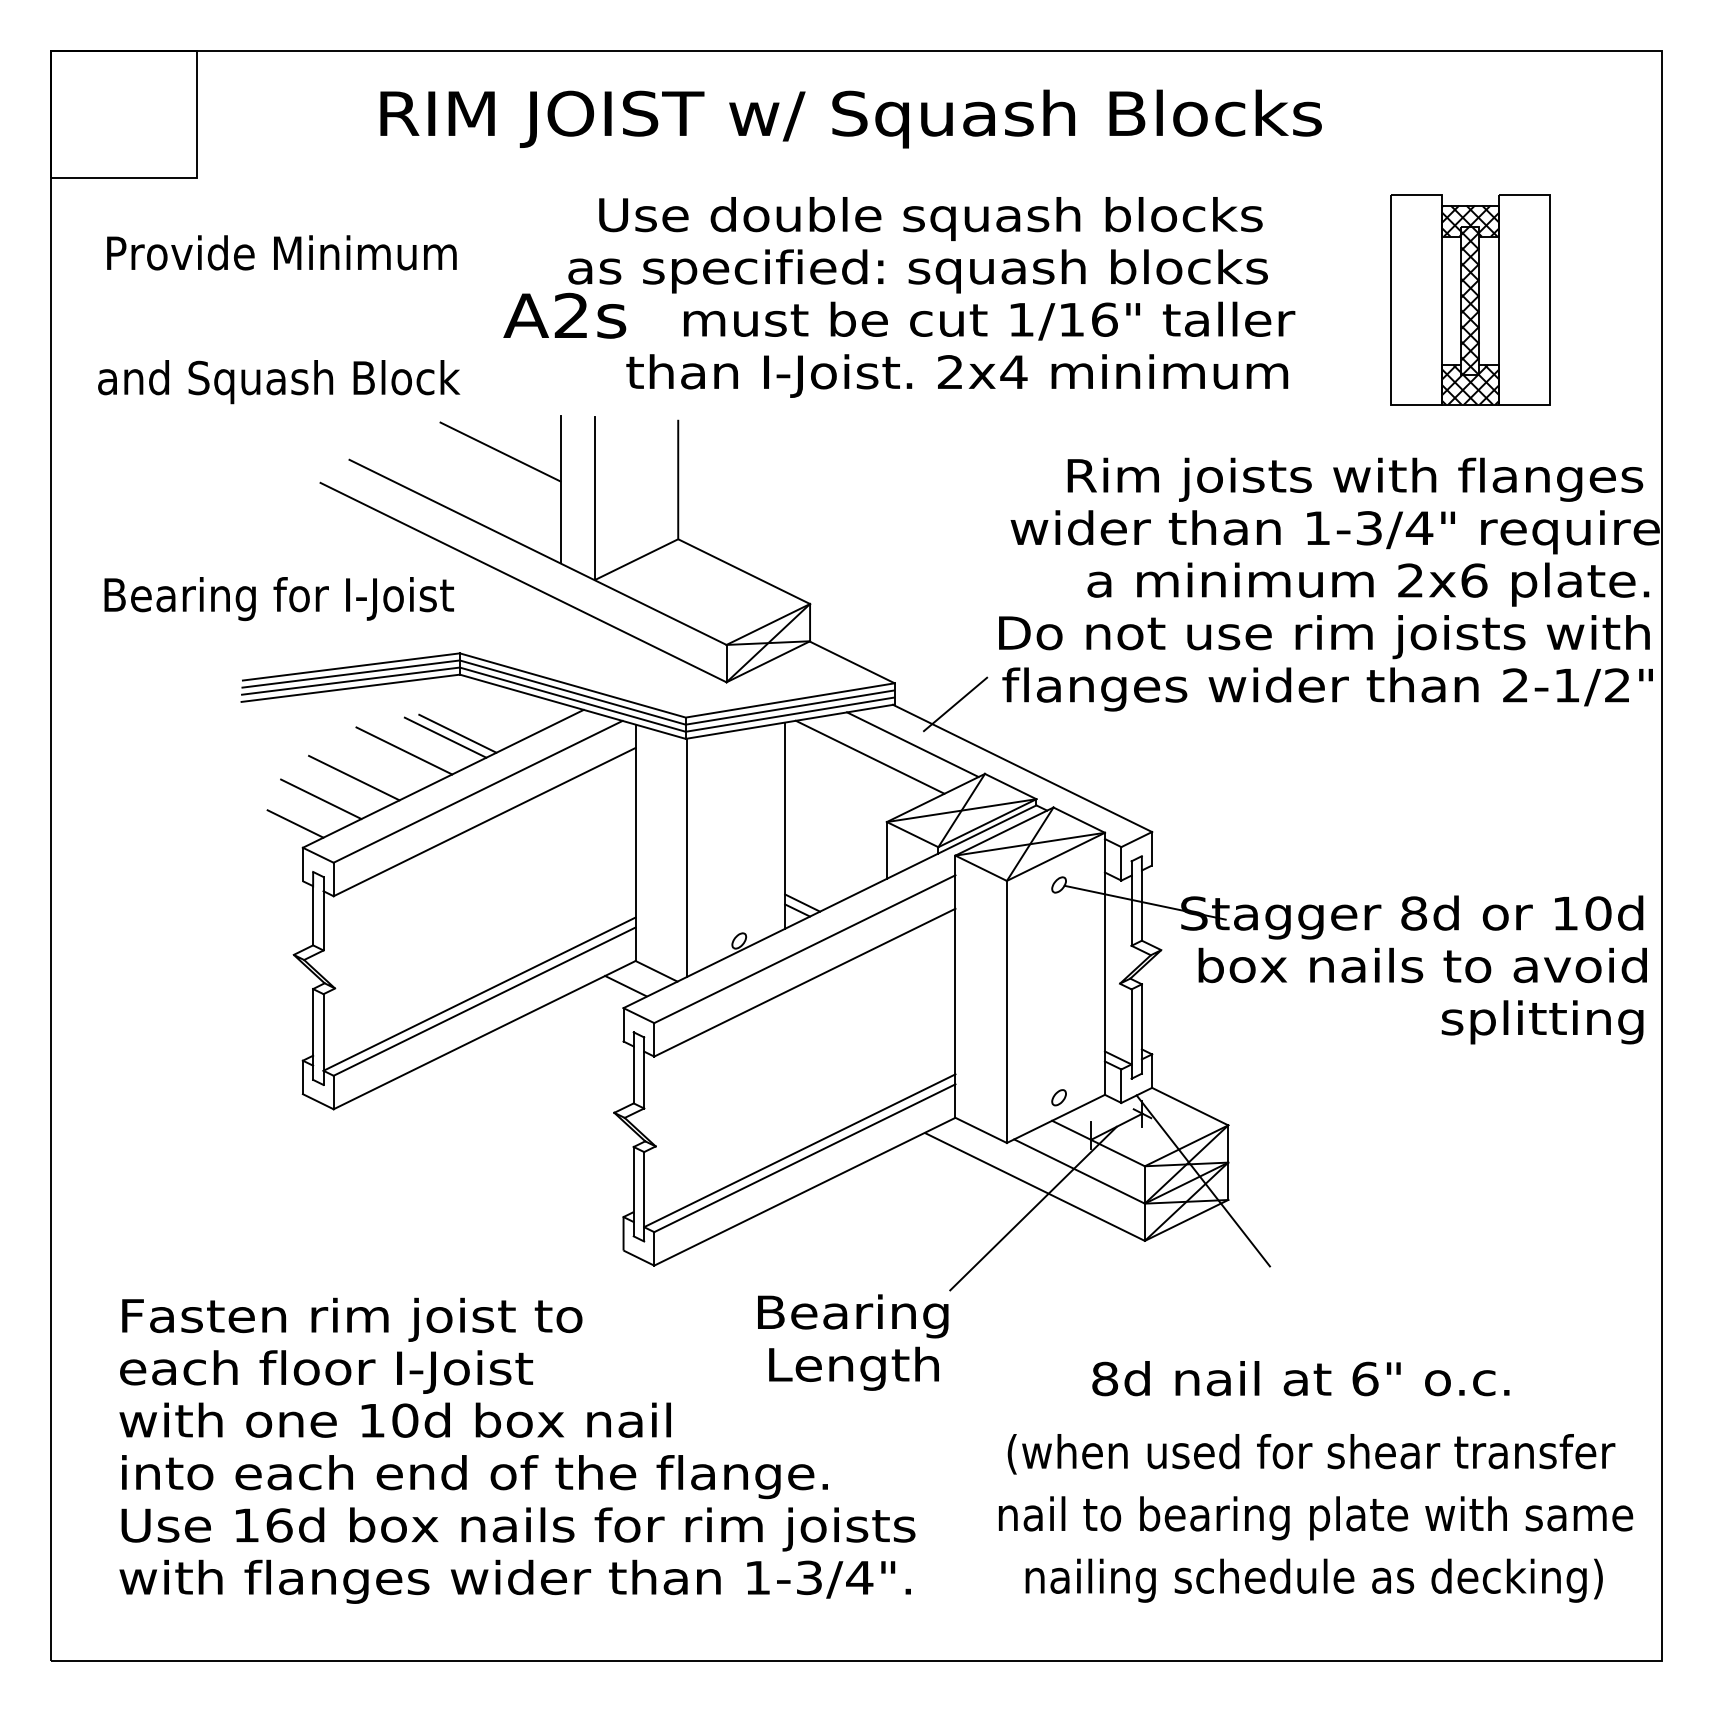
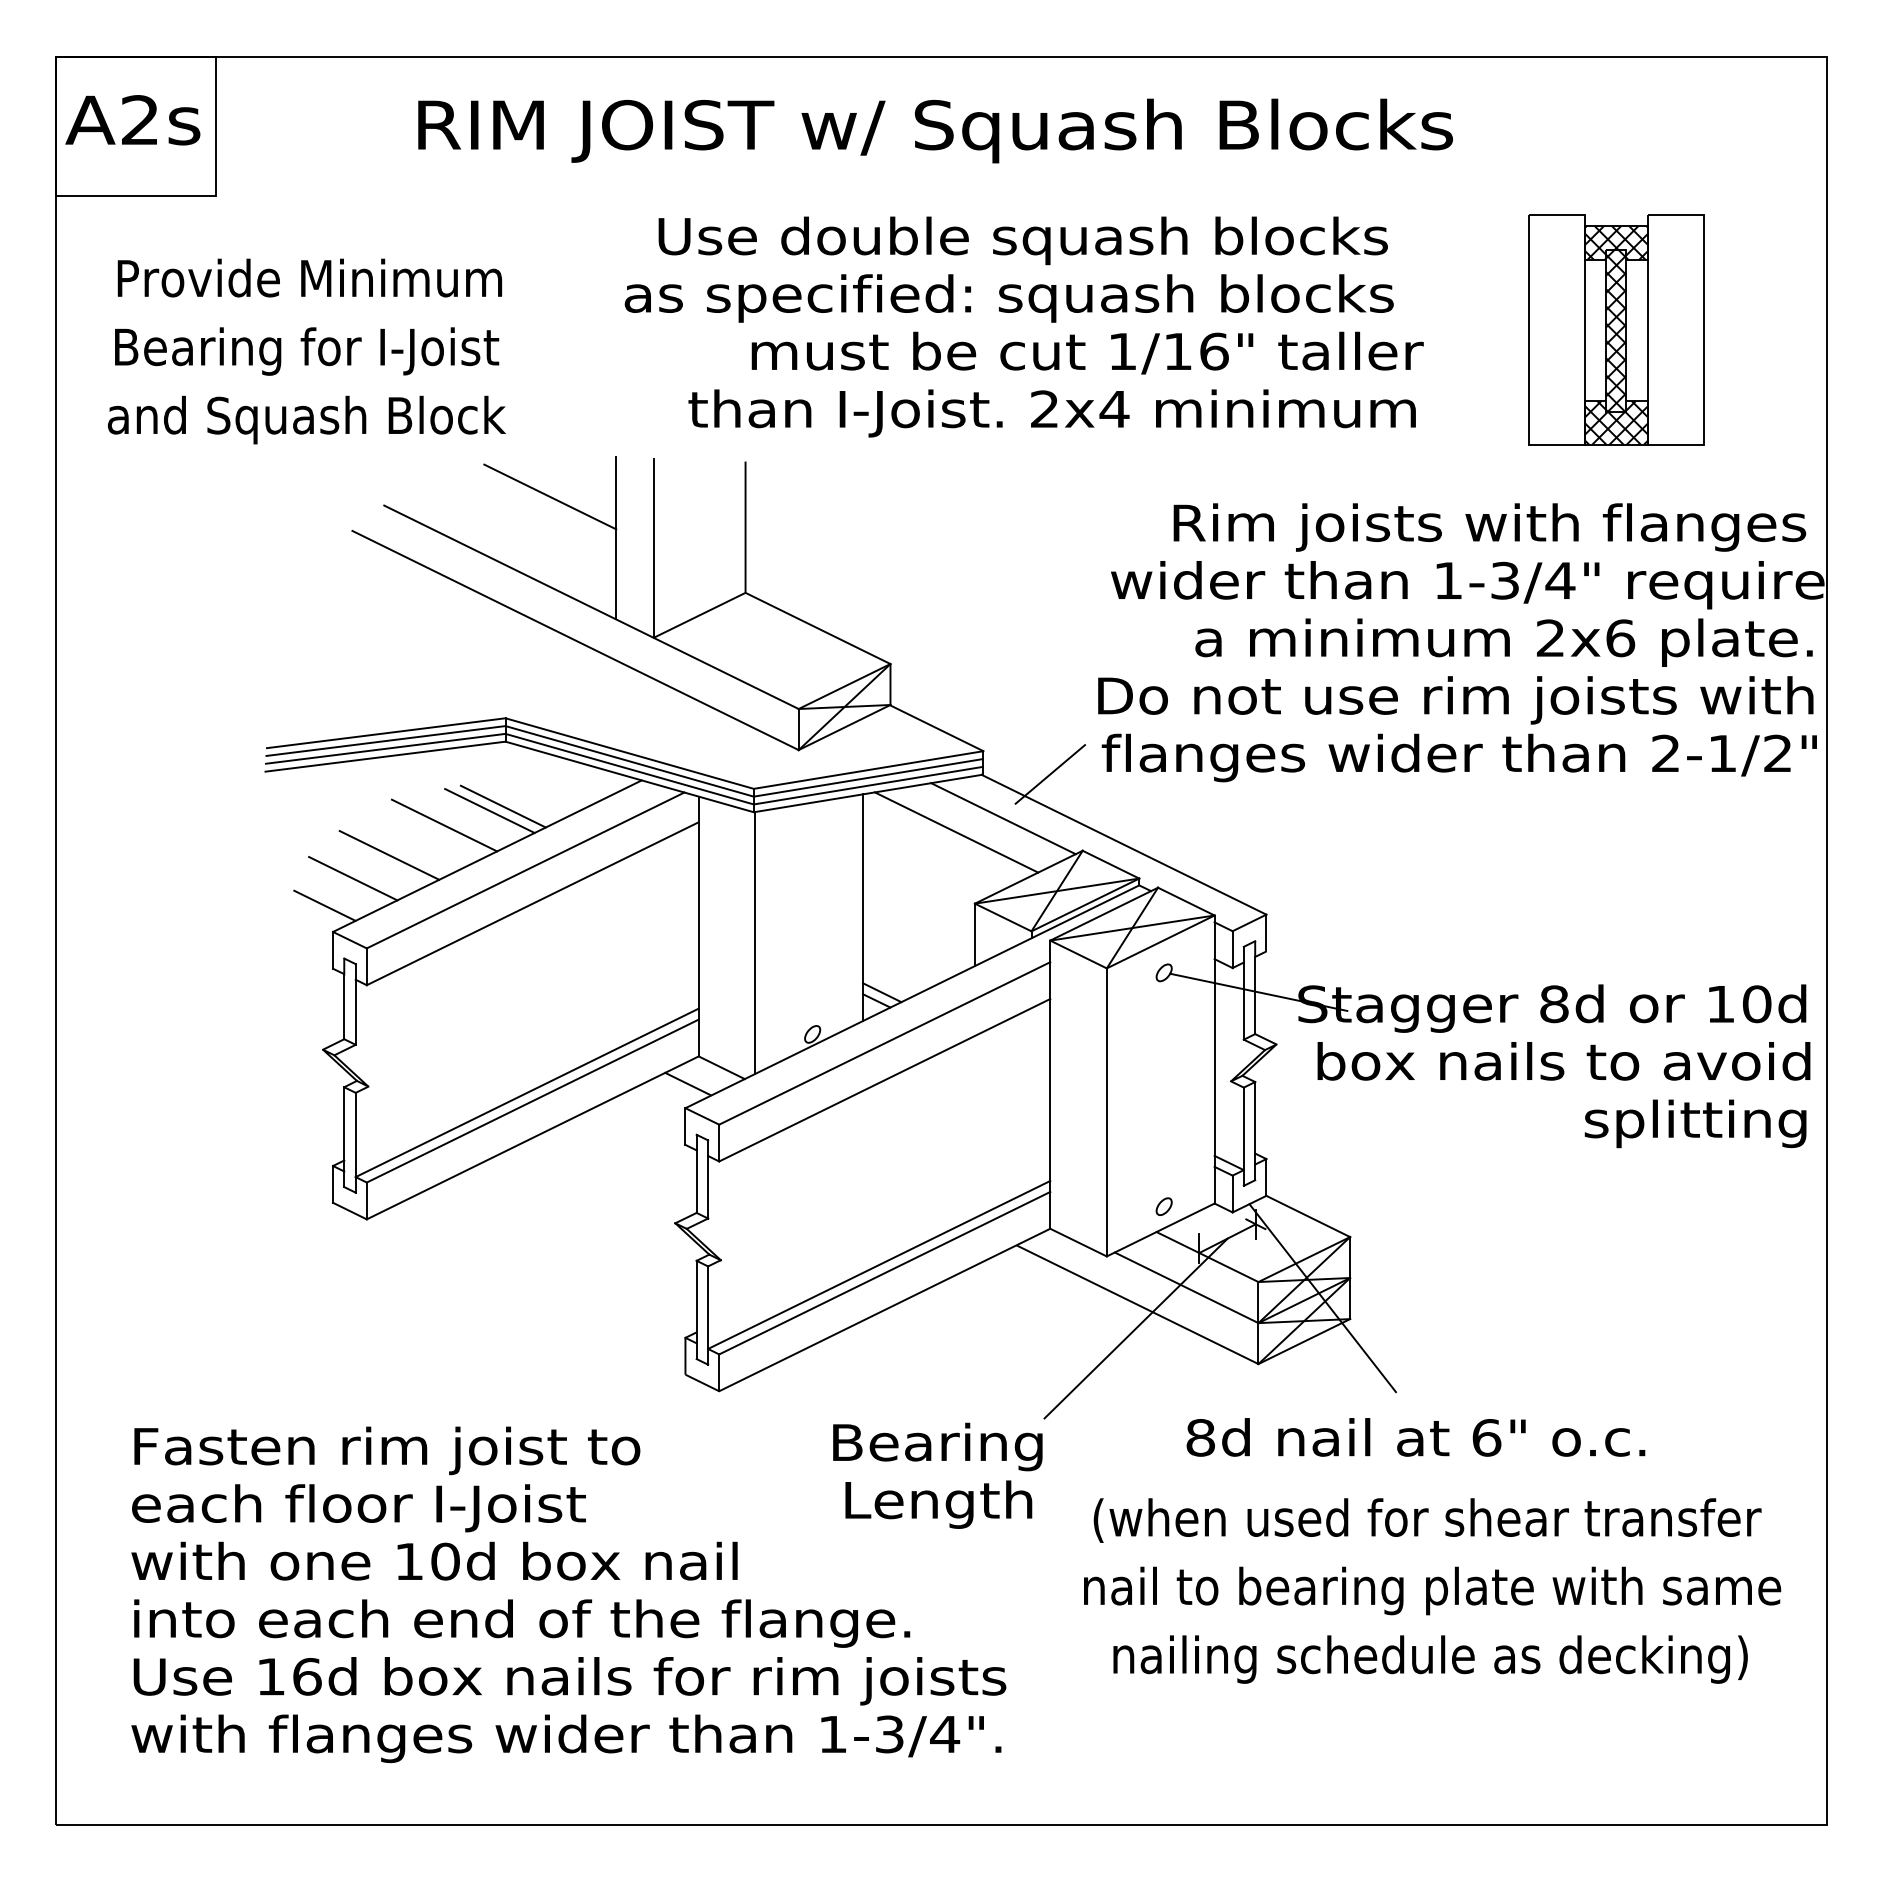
text: (564, 316) -> (132, 120), moved
text: (279, 598) -> (307, 351), moved
text: (1315, 1481) -> (1432, 1550), moved

